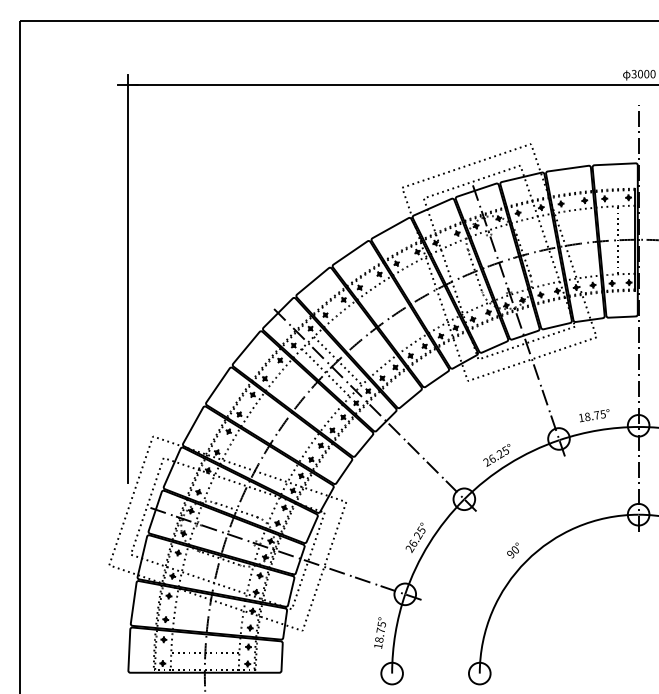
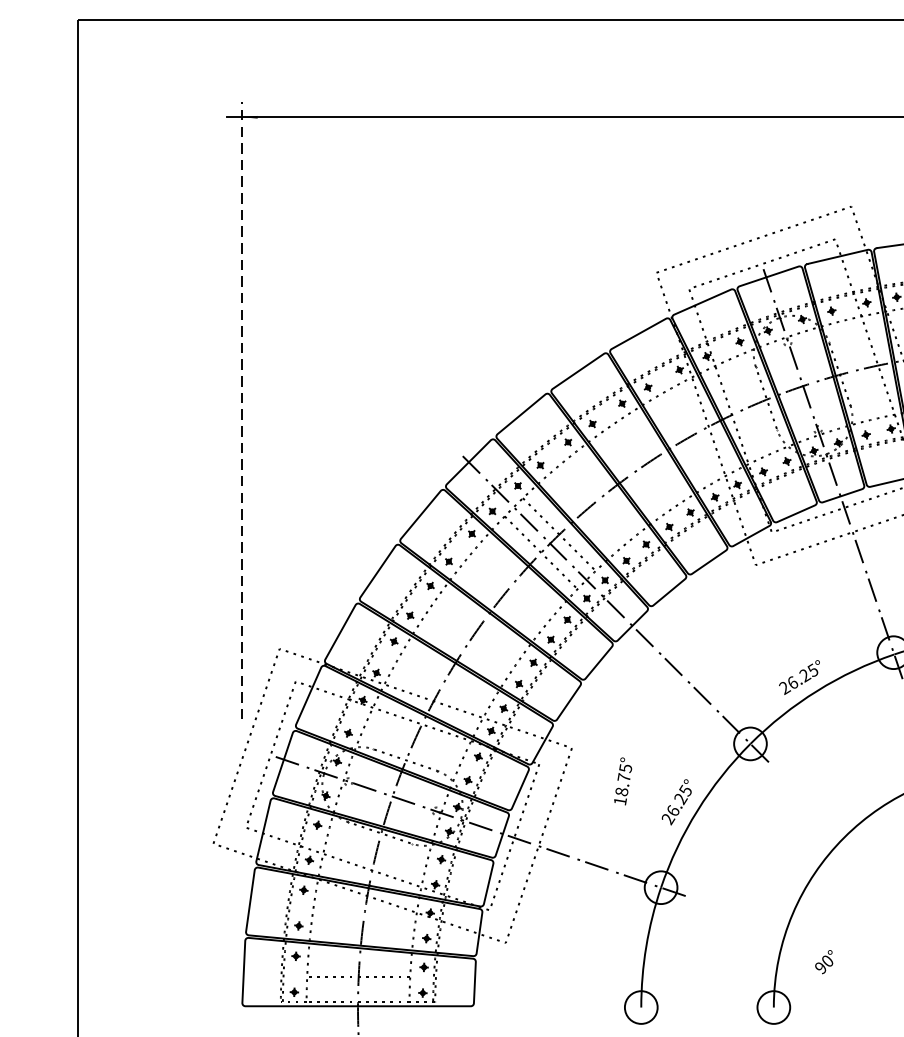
line: (128, 278) -> (242, 410), solid -> dashed
text: (512, 550) -> (823, 962), moved
text: (379, 632) -> (622, 780), moved

